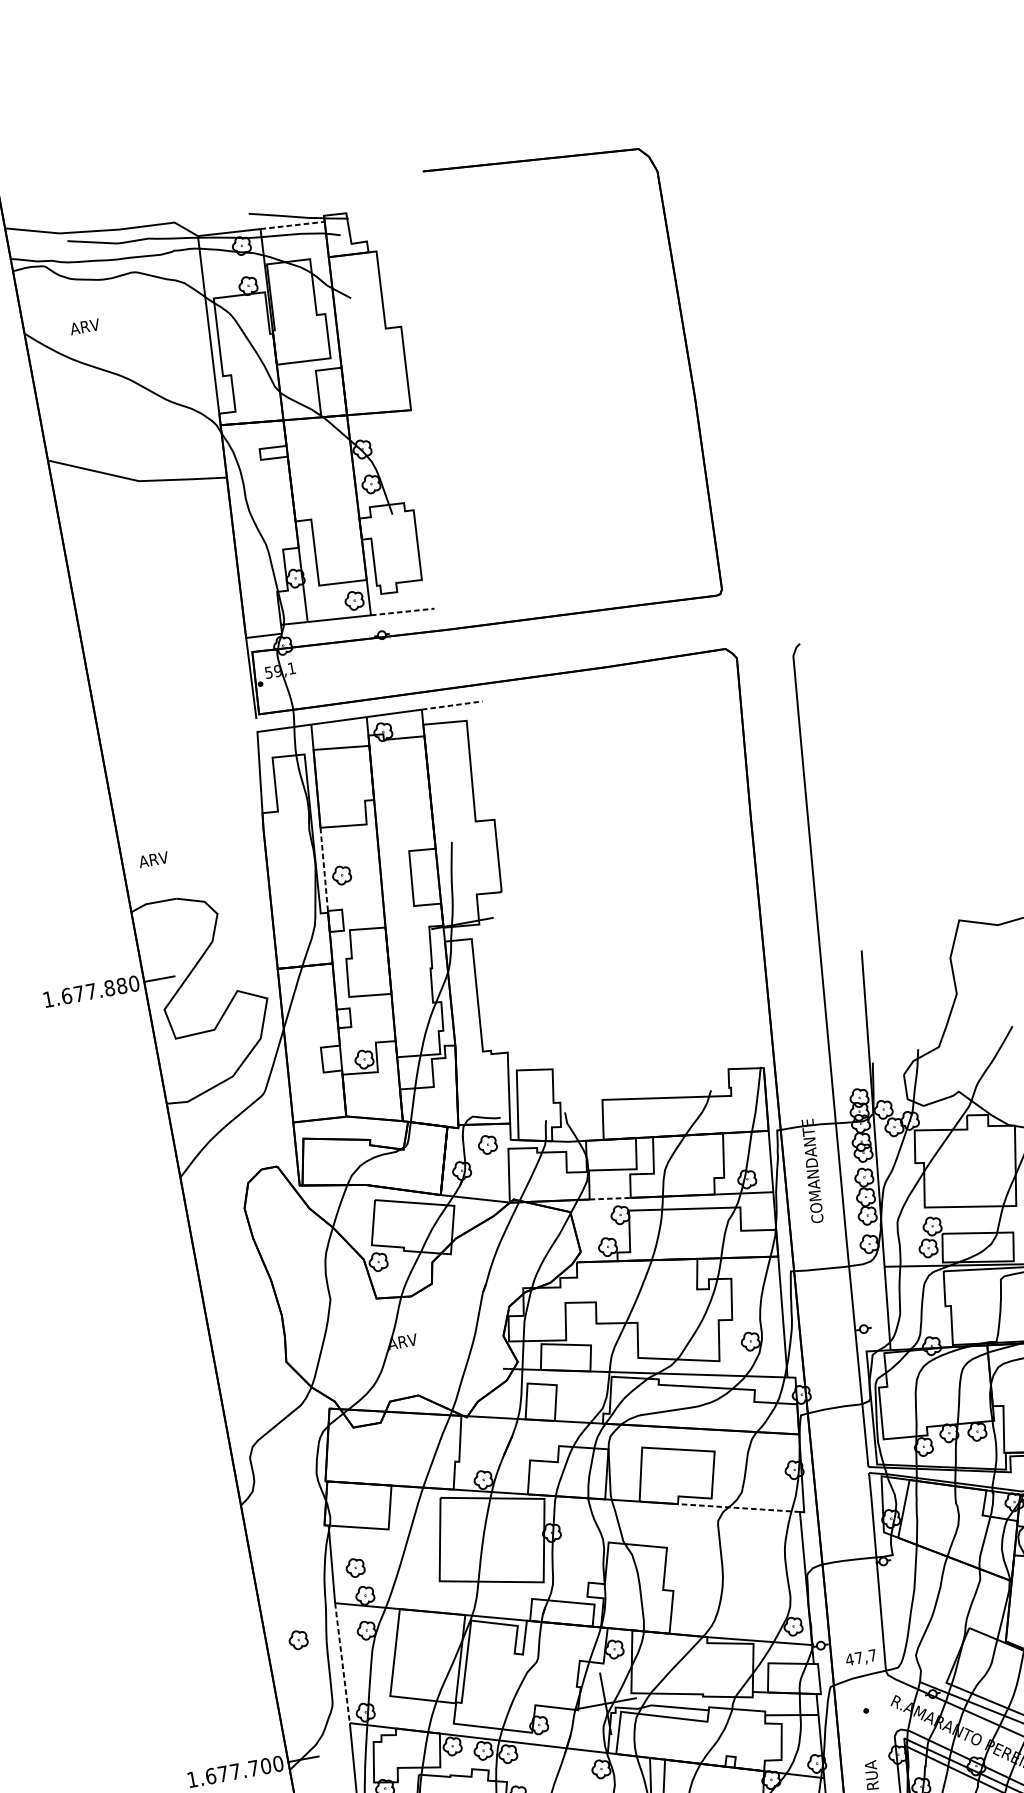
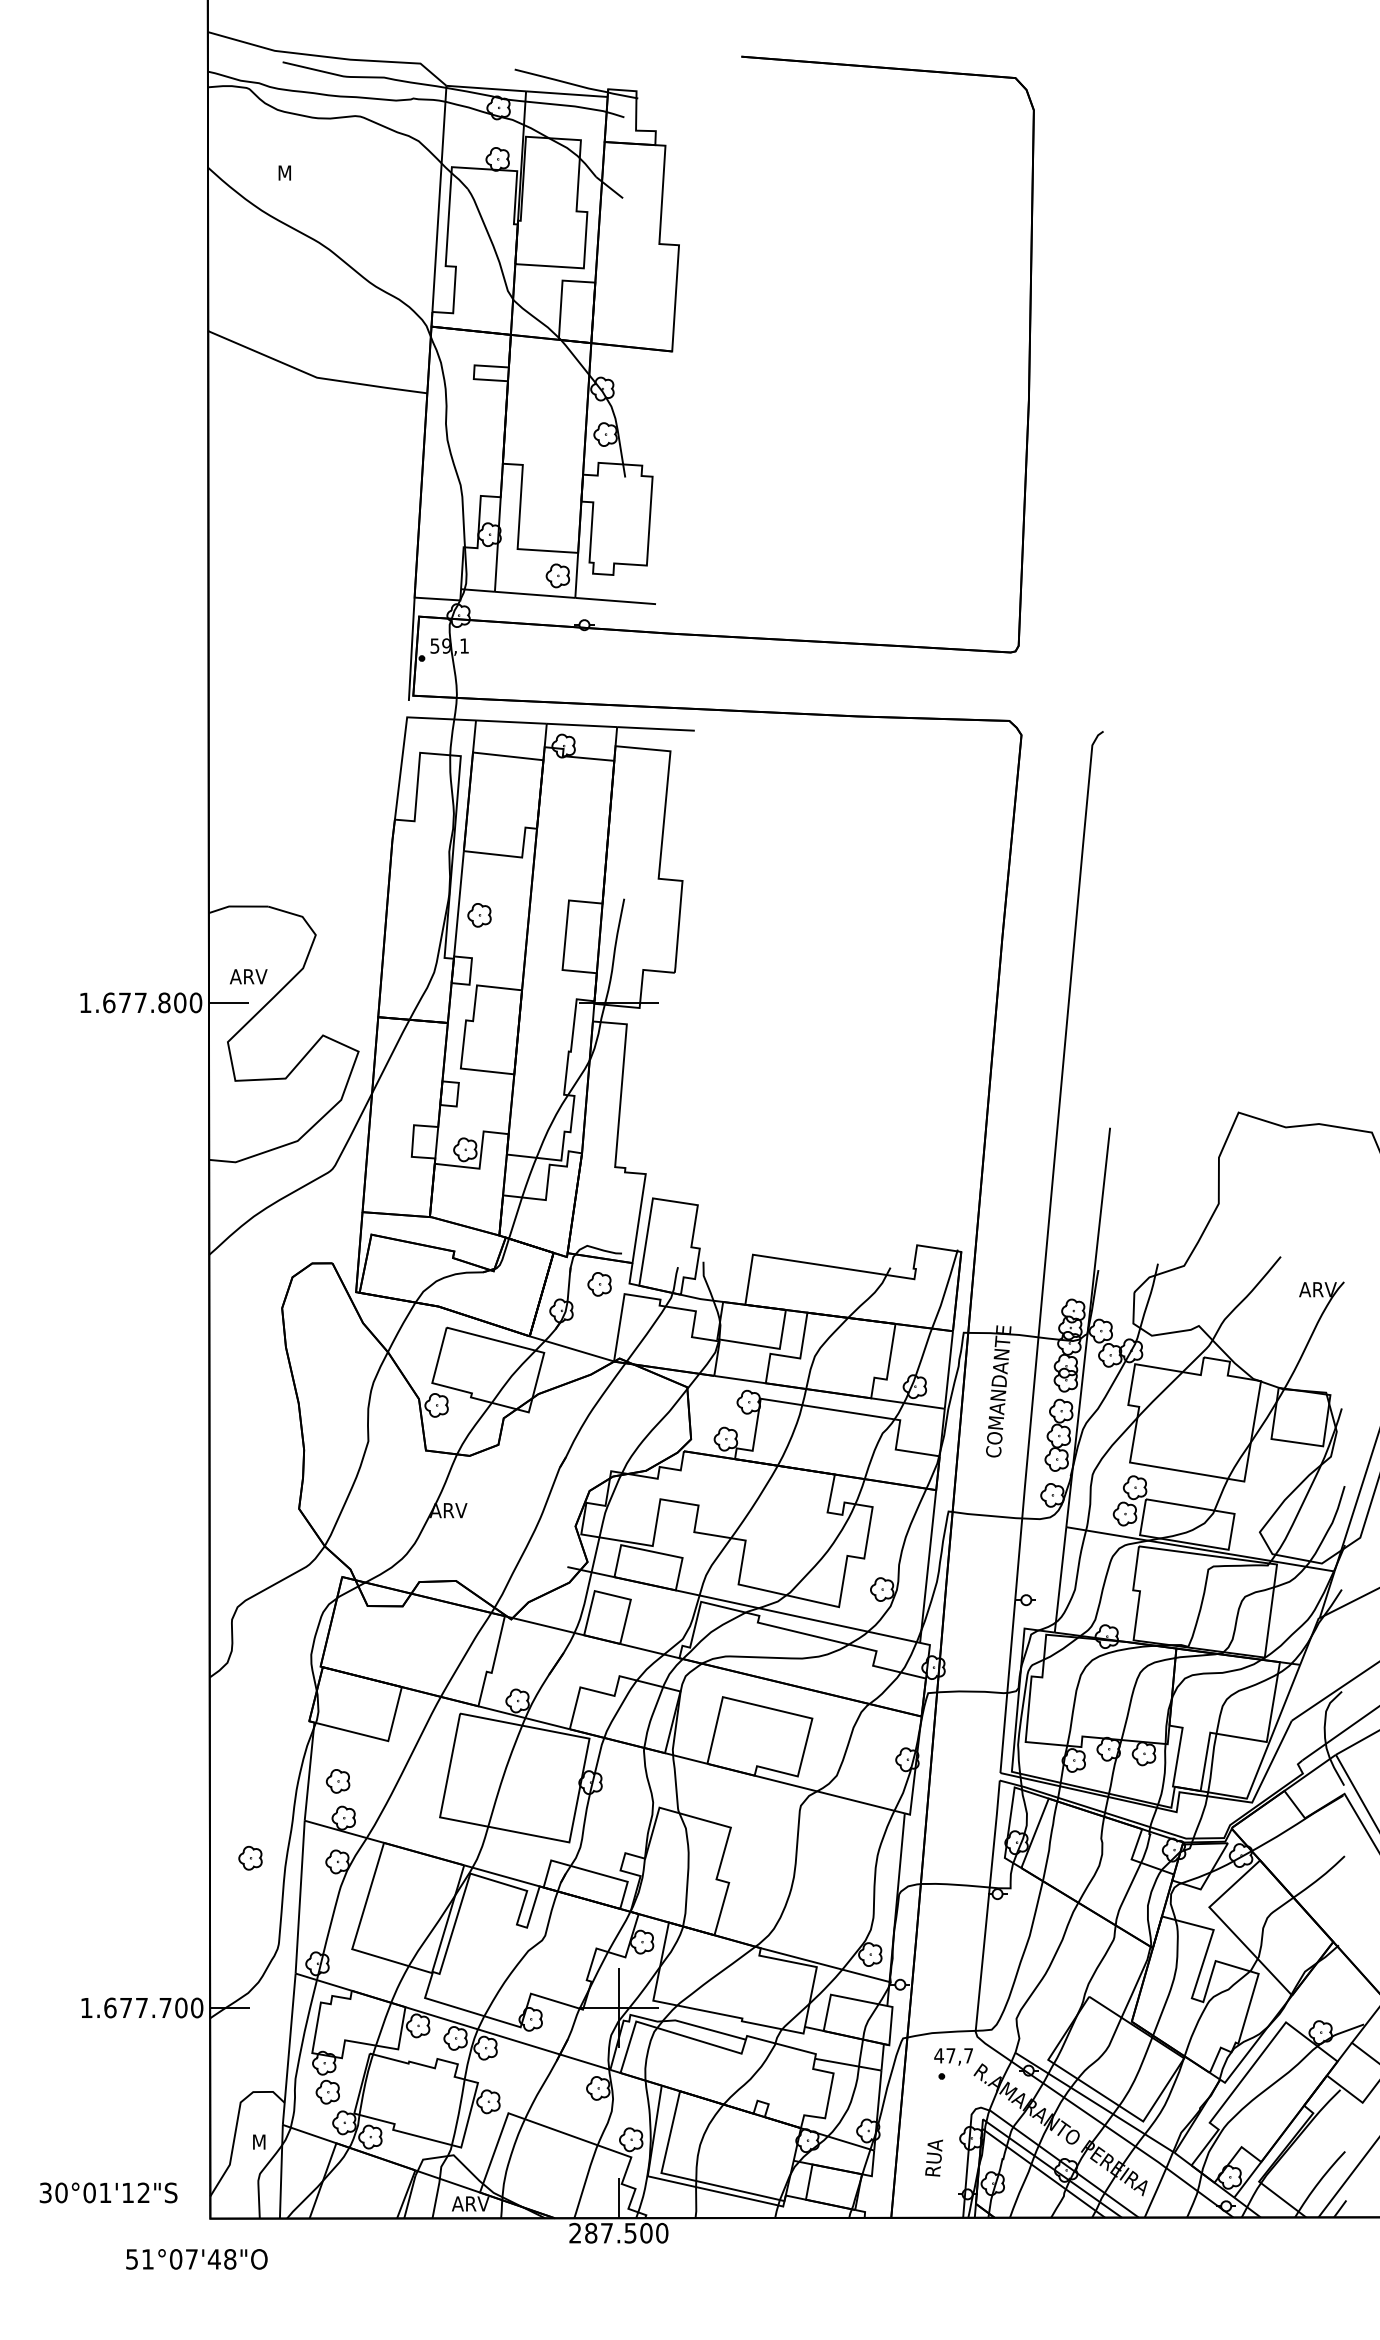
line: (292, 225) -> (566, 94), dashed -> solid
text: (84, 326) -> (284, 172), ARV -> M
line: (403, 612) -> (616, 601), dashed -> solid
line: (451, 705) -> (655, 728), dashed -> solid
text: (153, 859) -> (248, 976), moved
line: (323, 869) -> (458, 903), dashed -> solid
text: (122, 985) -> (180, 1002), 1.677.880 -> 1.677.800
line: (610, 1198) -> (740, 1379), dashed -> solid
line: (738, 1508) -> (829, 1794), dashed -> solid
text: (861, 1658) -> (953, 2056), moved
line: (342, 1663) -> (300, 1897), dashed -> solid

